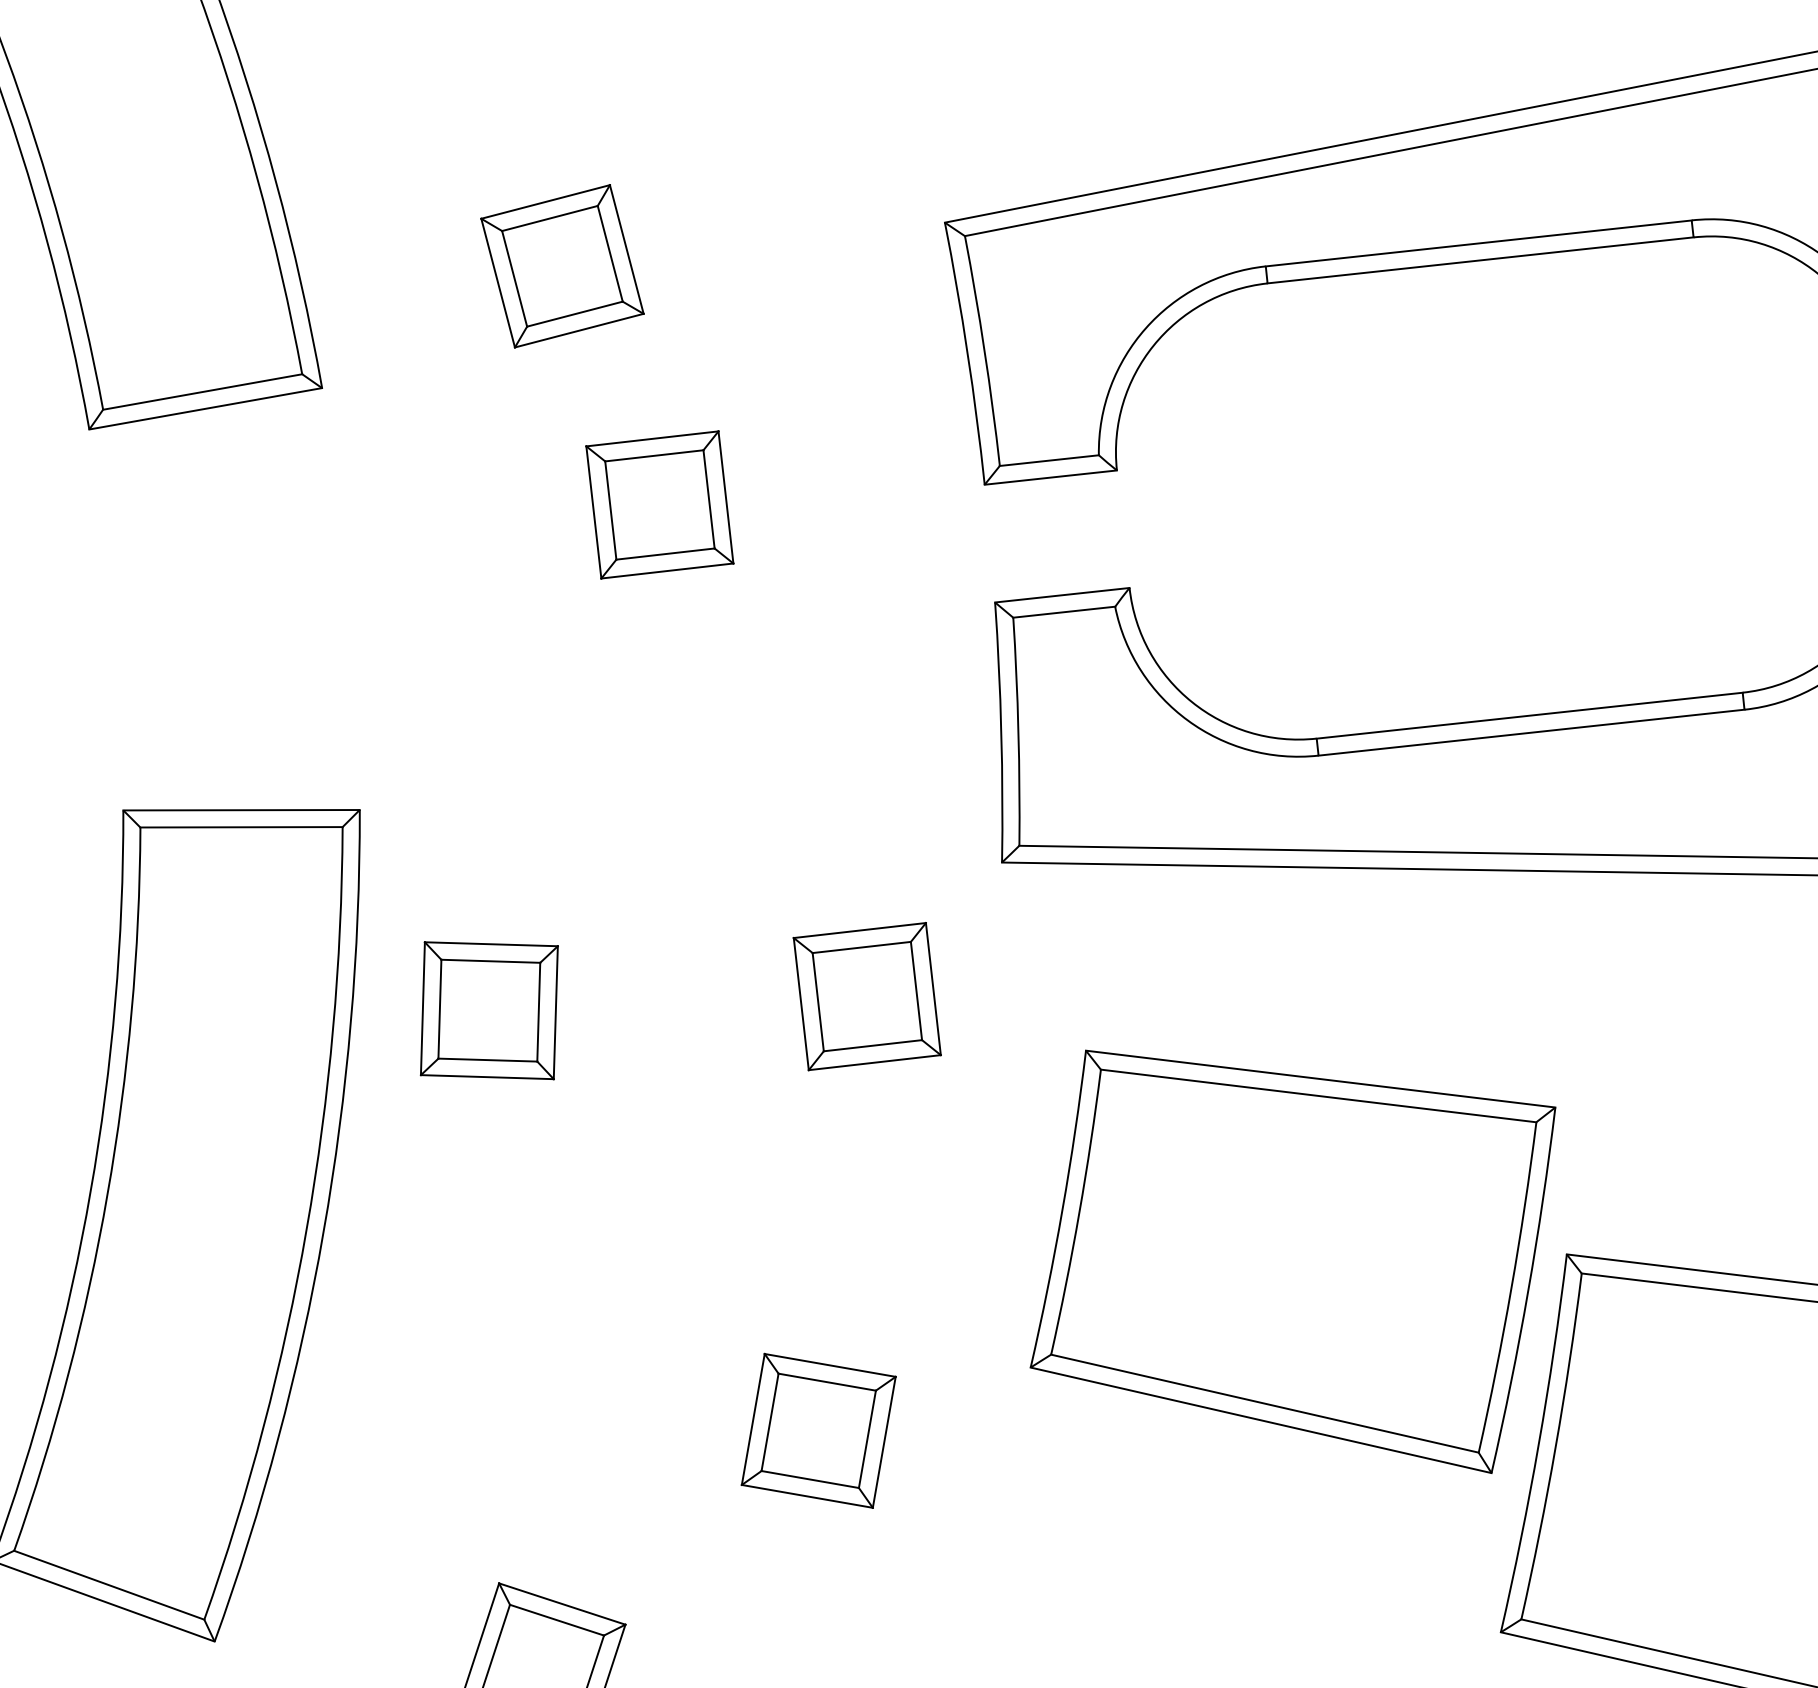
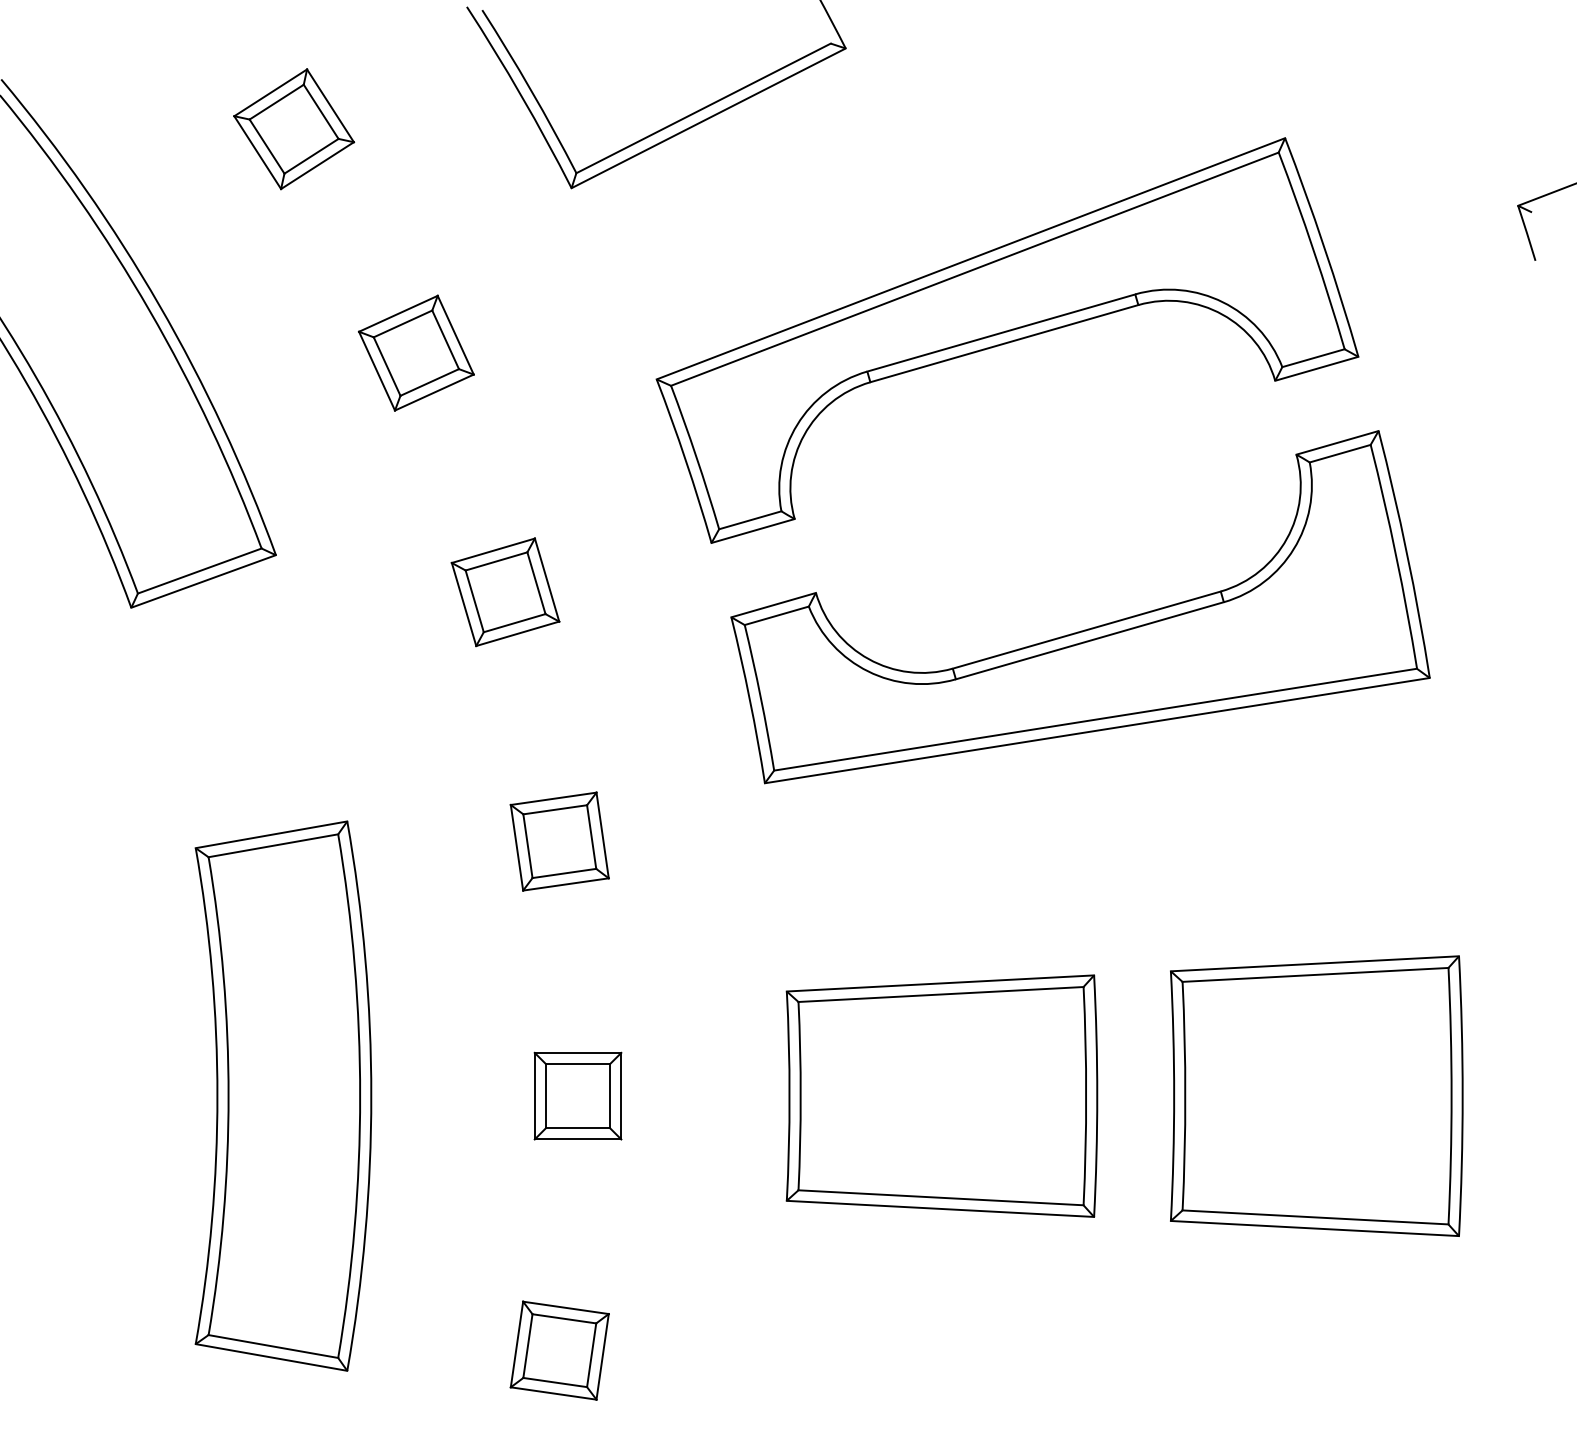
part: (562, 265) -> (416, 352), moved
part: (867, 996) -> (693, 884), removed
part: (488, 1010) -> (559, 841), moved
part: (1292, 1248) -> (941, 1095), moved
part: (818, 1429) -> (577, 1095), moved

